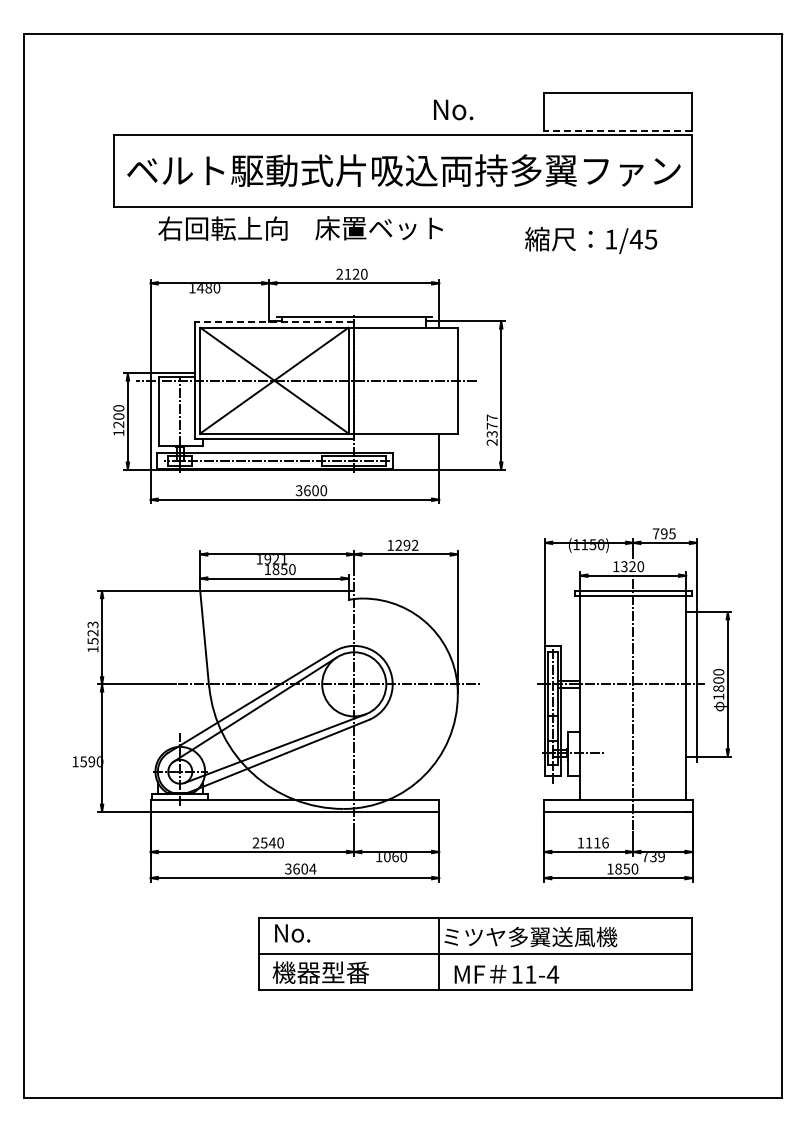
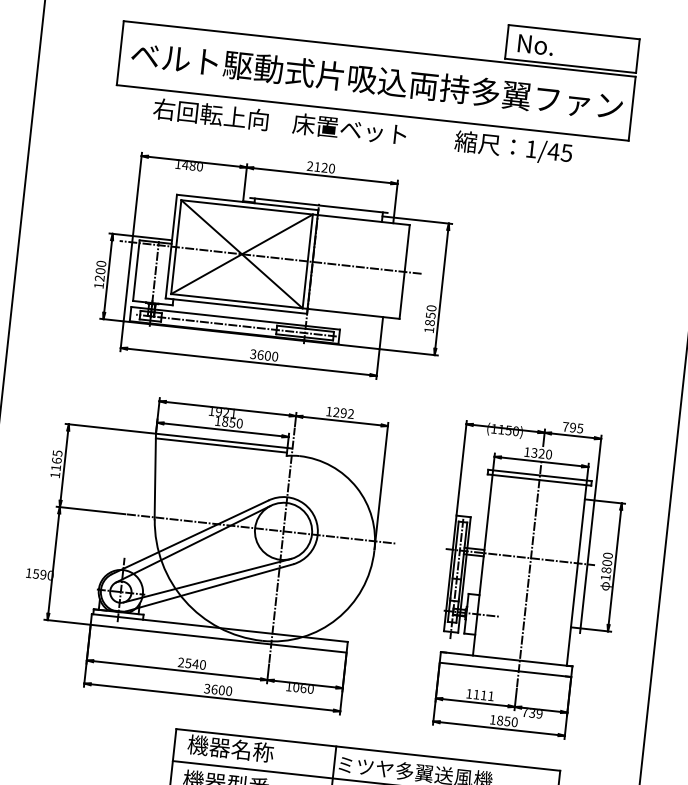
text: (453, 109) -> (535, 44), moved
line: (617, 130) -> (570, 65), dashed -> solid
text: (591, 240) -> (513, 148), moved
line: (274, 322) -> (247, 202), dashed -> solid
text: (491, 429) -> (429, 318), 2377 -> 1850
line: (274, 596) -> (221, 445), added
text: (92, 632) -> (56, 460), 1523 -> 1165
text: (605, 842) -> (491, 695), 1116 -> 1111
text: (312, 868) -> (228, 690), 3604 -> 3600
text: (321, 932) -> (230, 748), No. -> 機器名称

